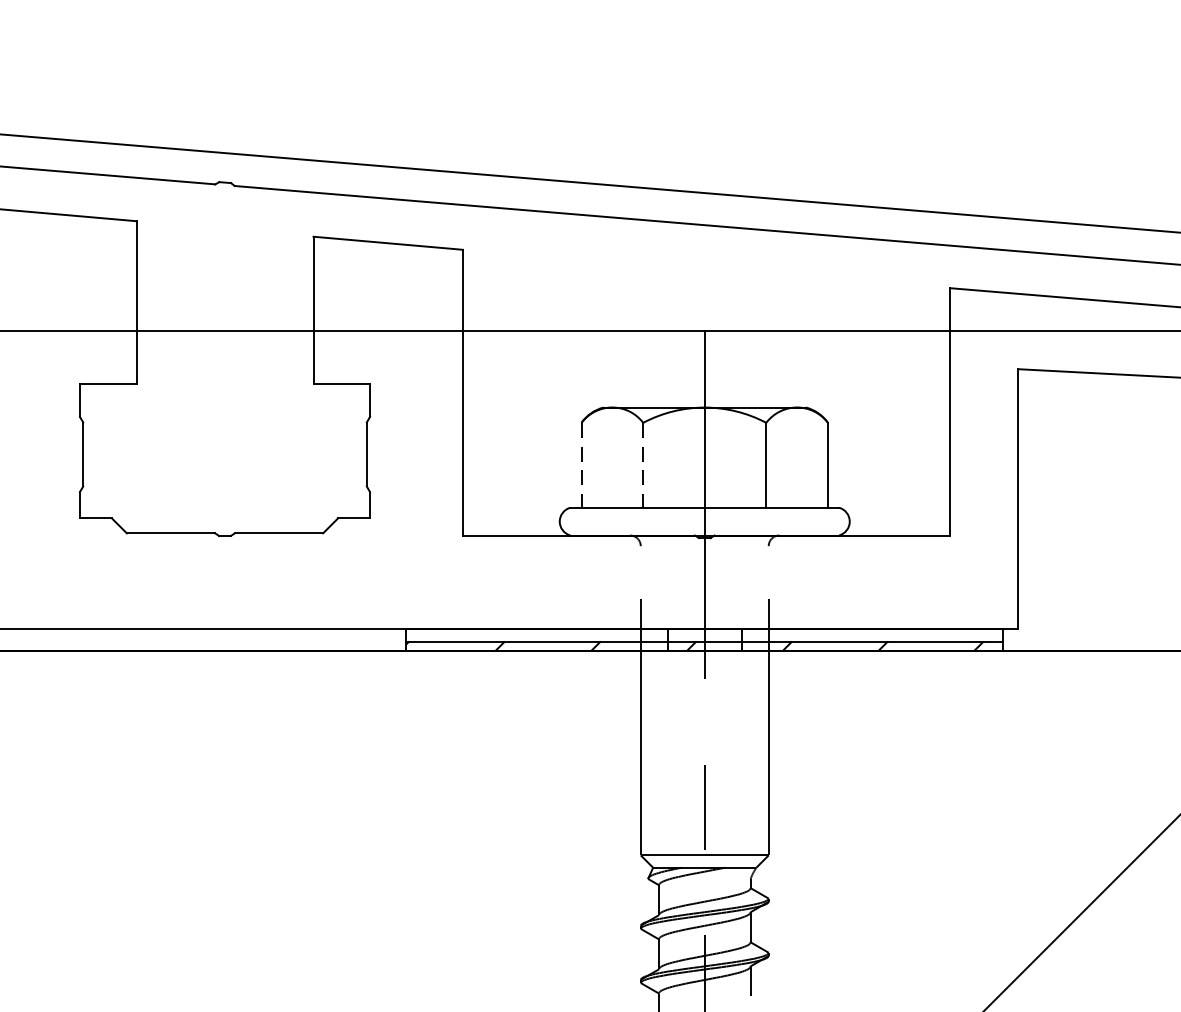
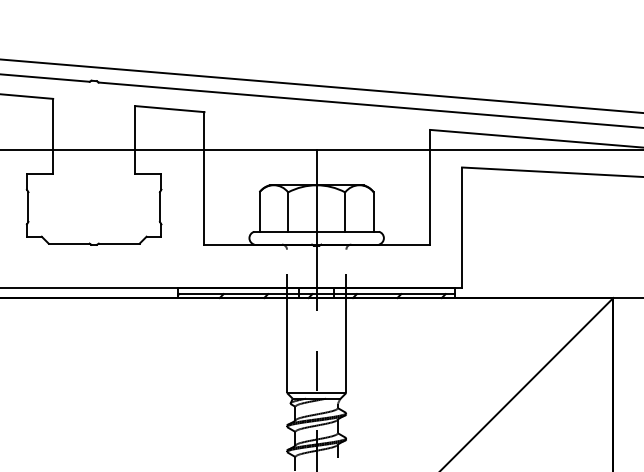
line: (581, 466) -> (259, 212), dashed -> solid
line: (643, 466) -> (288, 212), dashed -> solid

